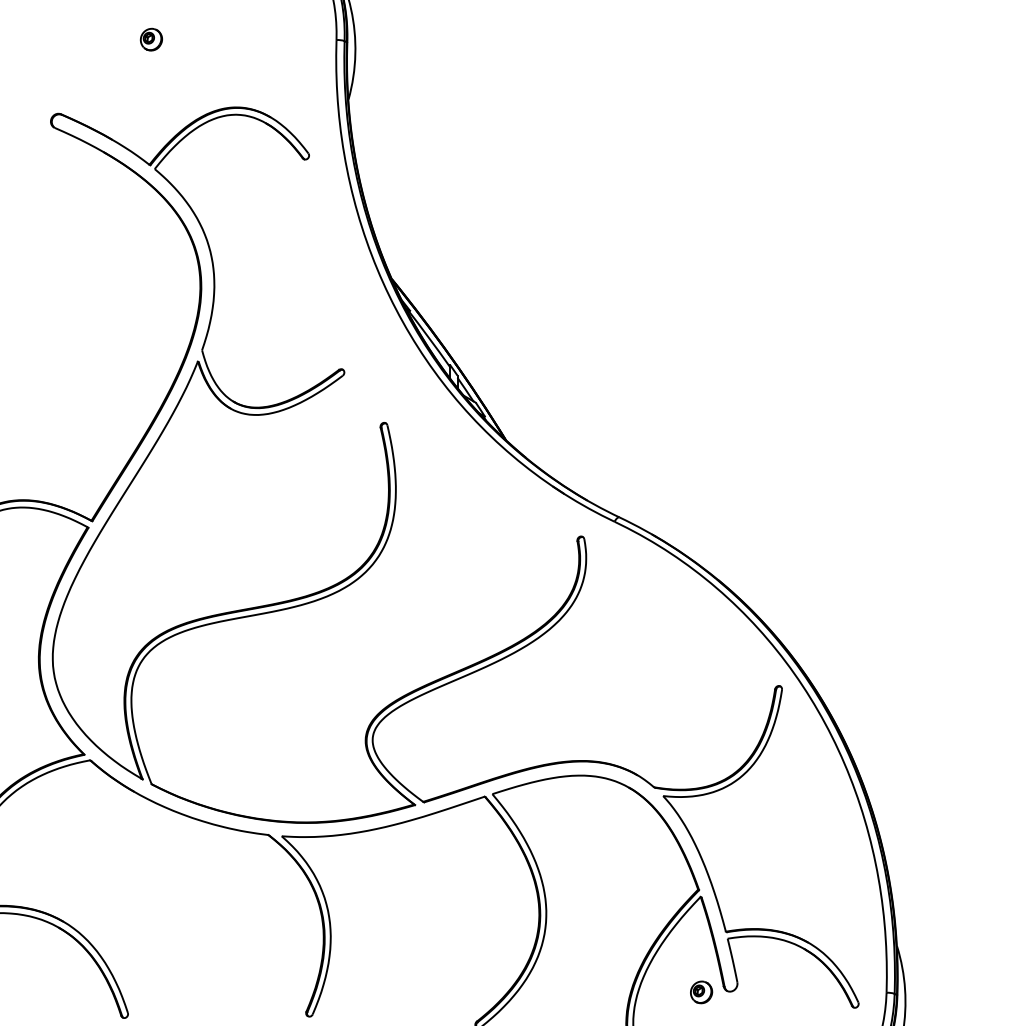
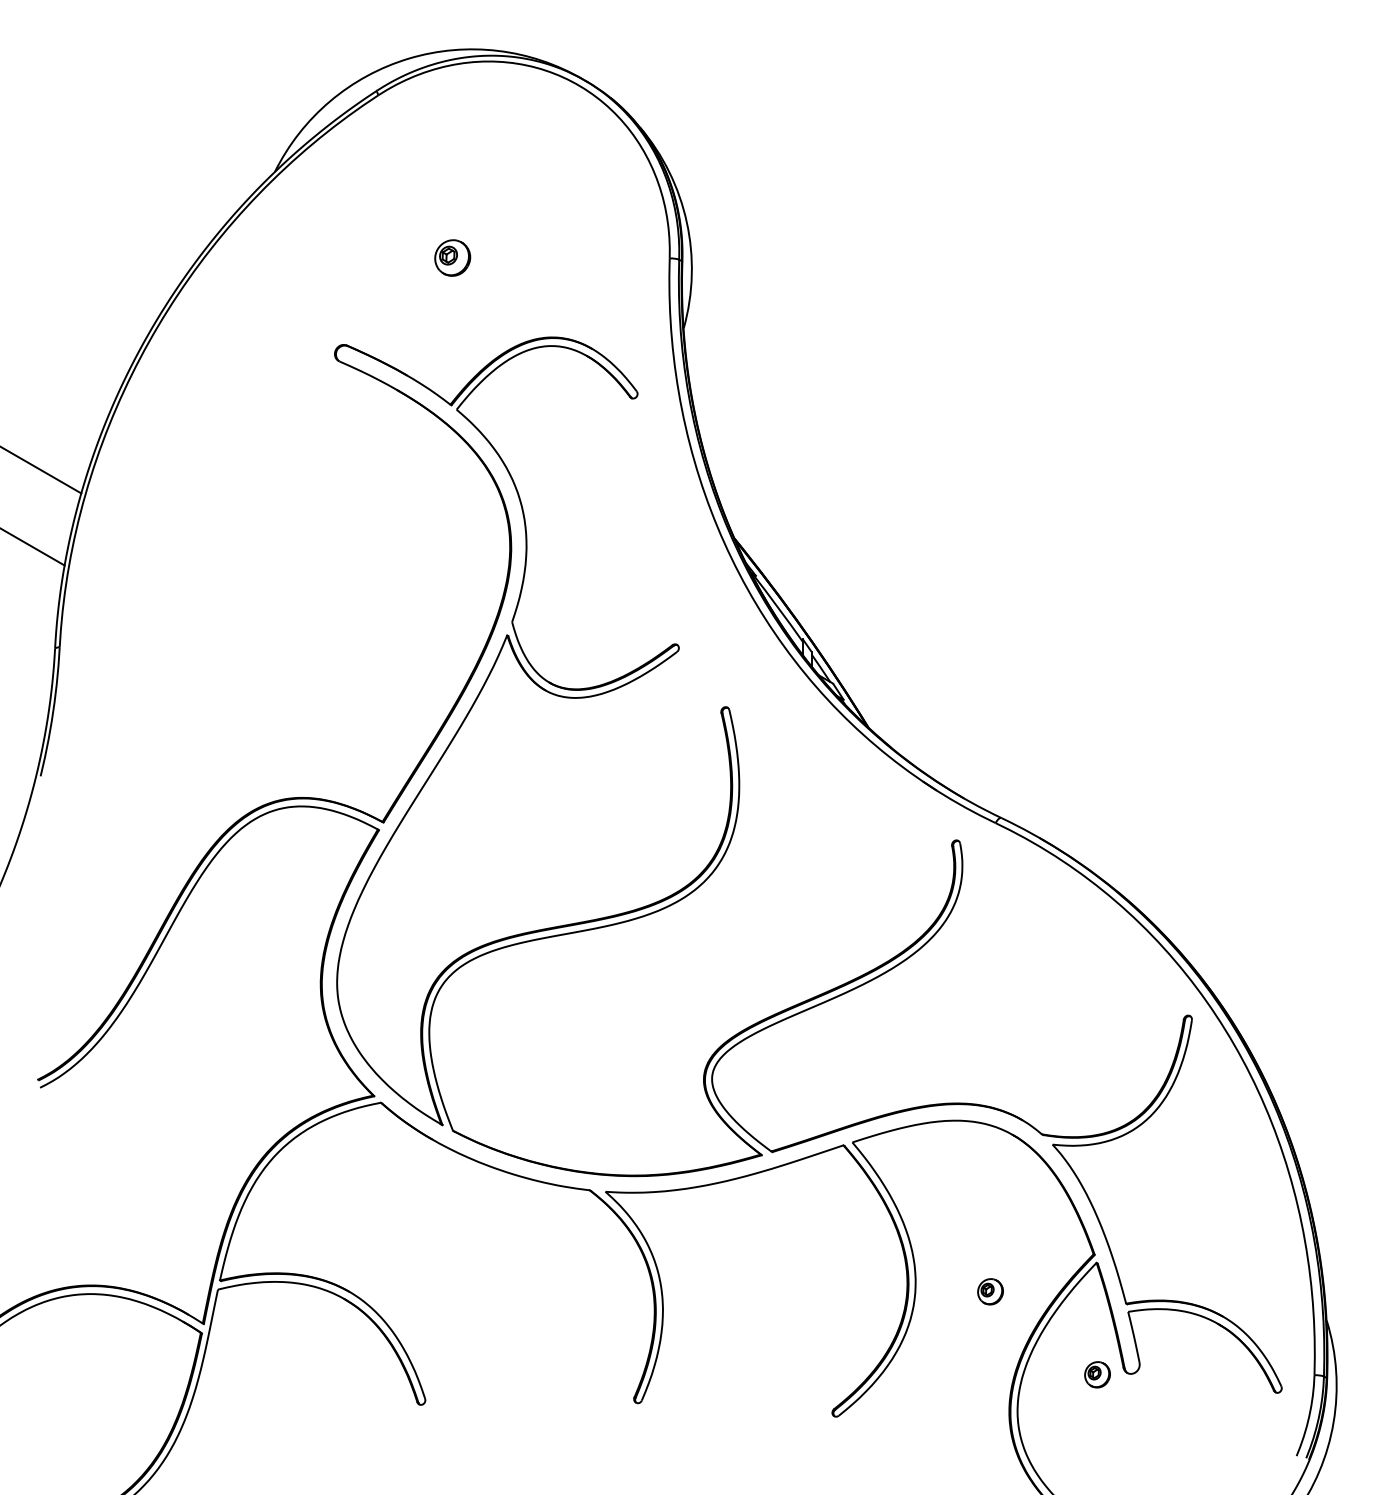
part: (151, 39) -> (452, 257), size x1.4
part: (610, 921) -> (990, 1291), added

